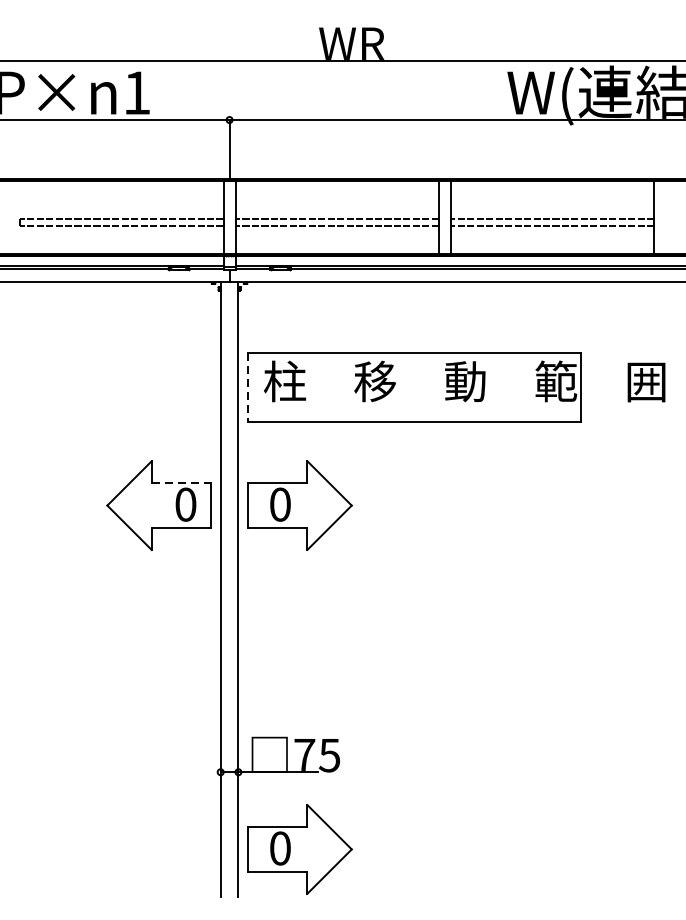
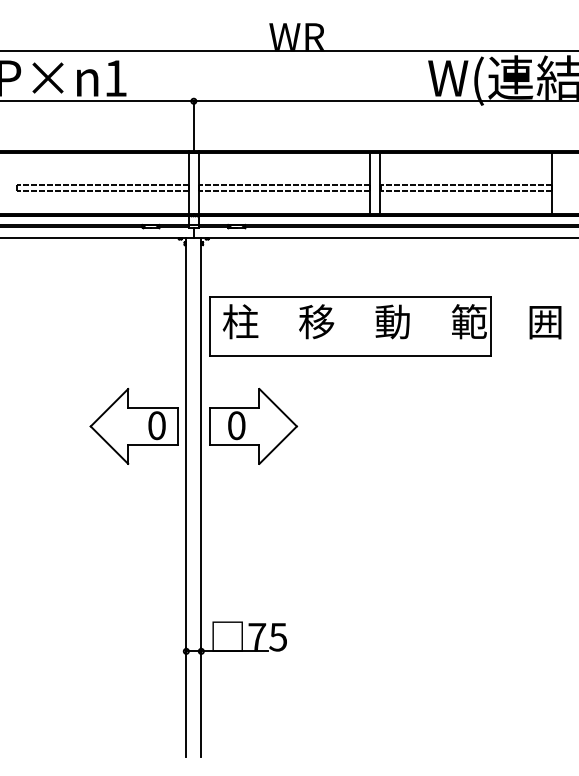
line: (248, 388) -> (209, 327), dashed -> solid
line: (181, 483) -> (153, 407), dashed -> solid
part: (300, 849) -> (253, 716), removed

